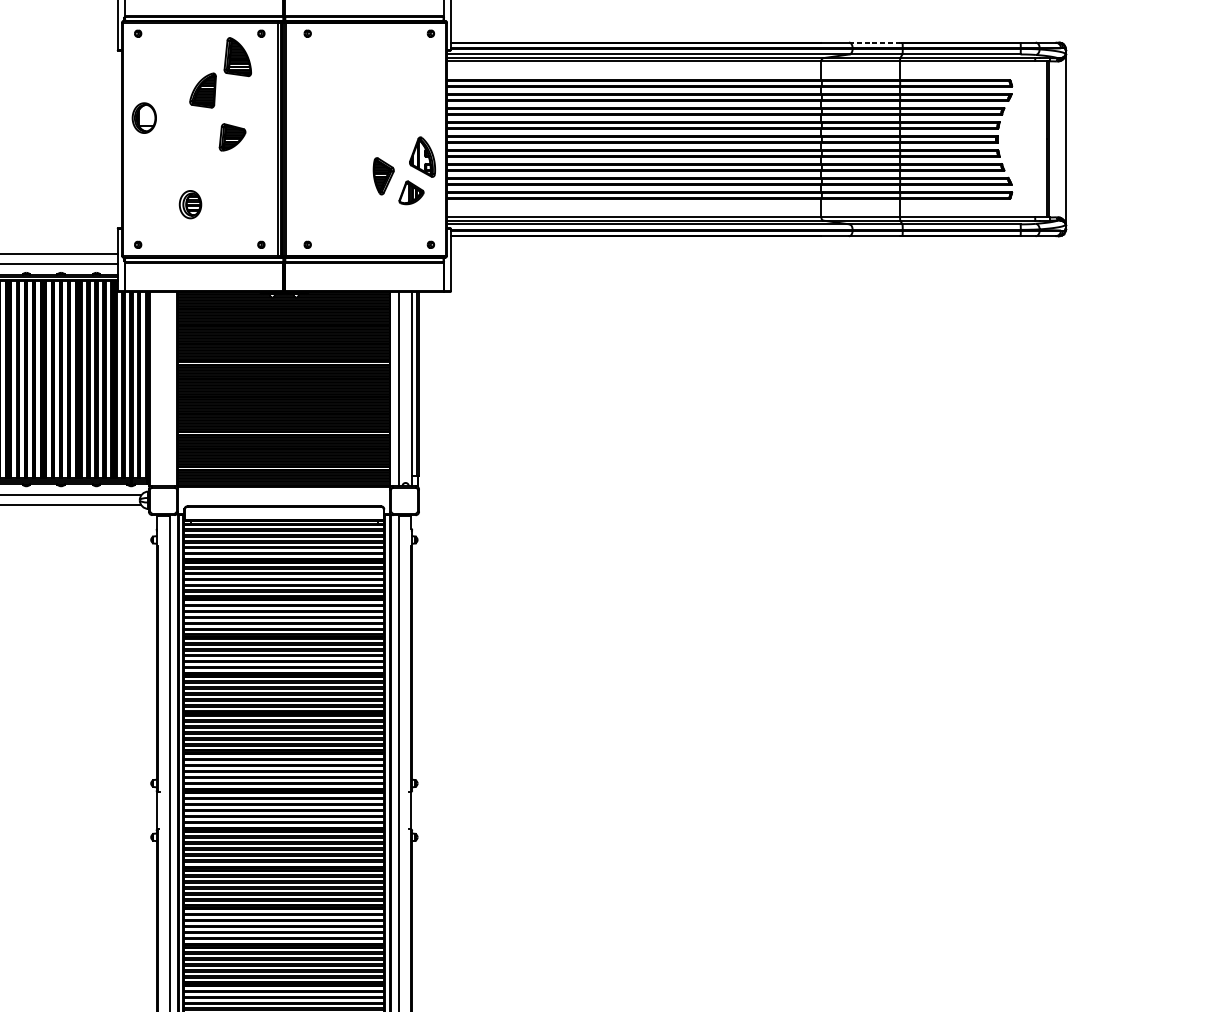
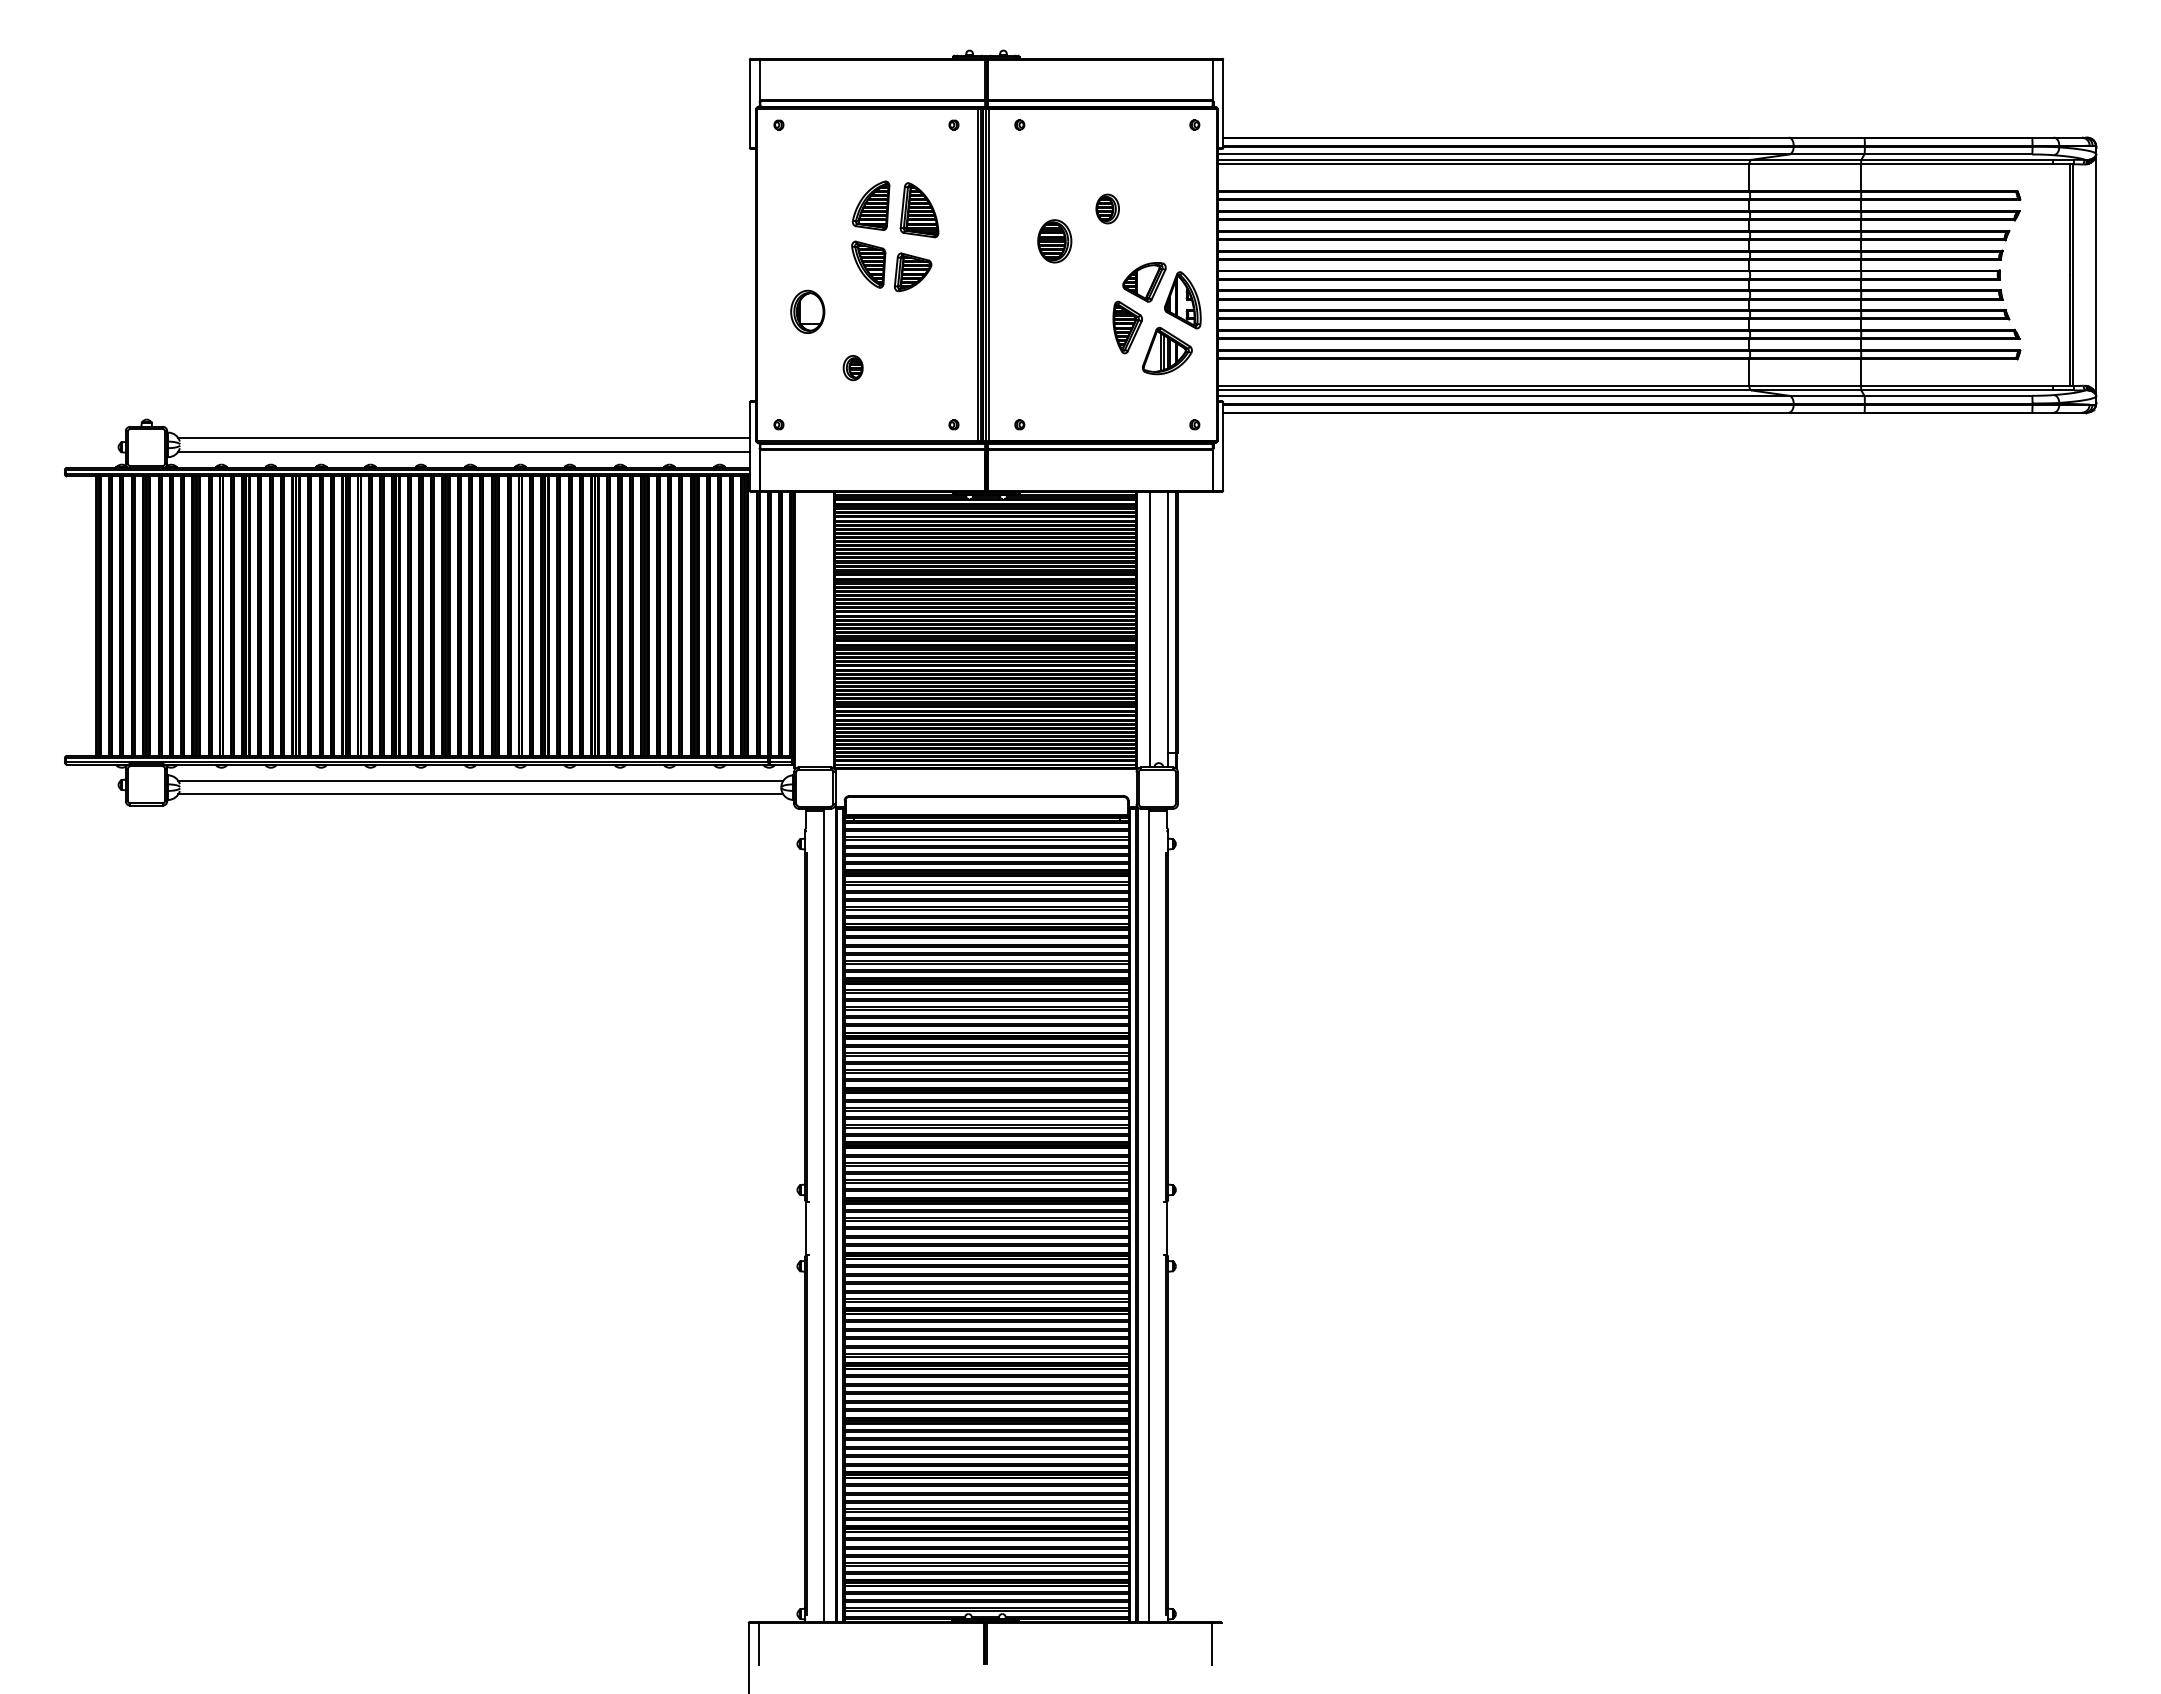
line: (875, 42) -> (1825, 137), dashed -> solid
part: (237, 57) -> (919, 210), moved
part: (369, 92) -> (1107, 208), added
part: (332, 115) -> (1054, 241), added
part: (144, 117) -> (807, 311), moved
part: (201, 131) -> (868, 264), added
part: (395, 144) -> (1144, 282), added
part: (411, 192) -> (1166, 350), size x1.43
part: (189, 205) -> (852, 368), size x0.62

